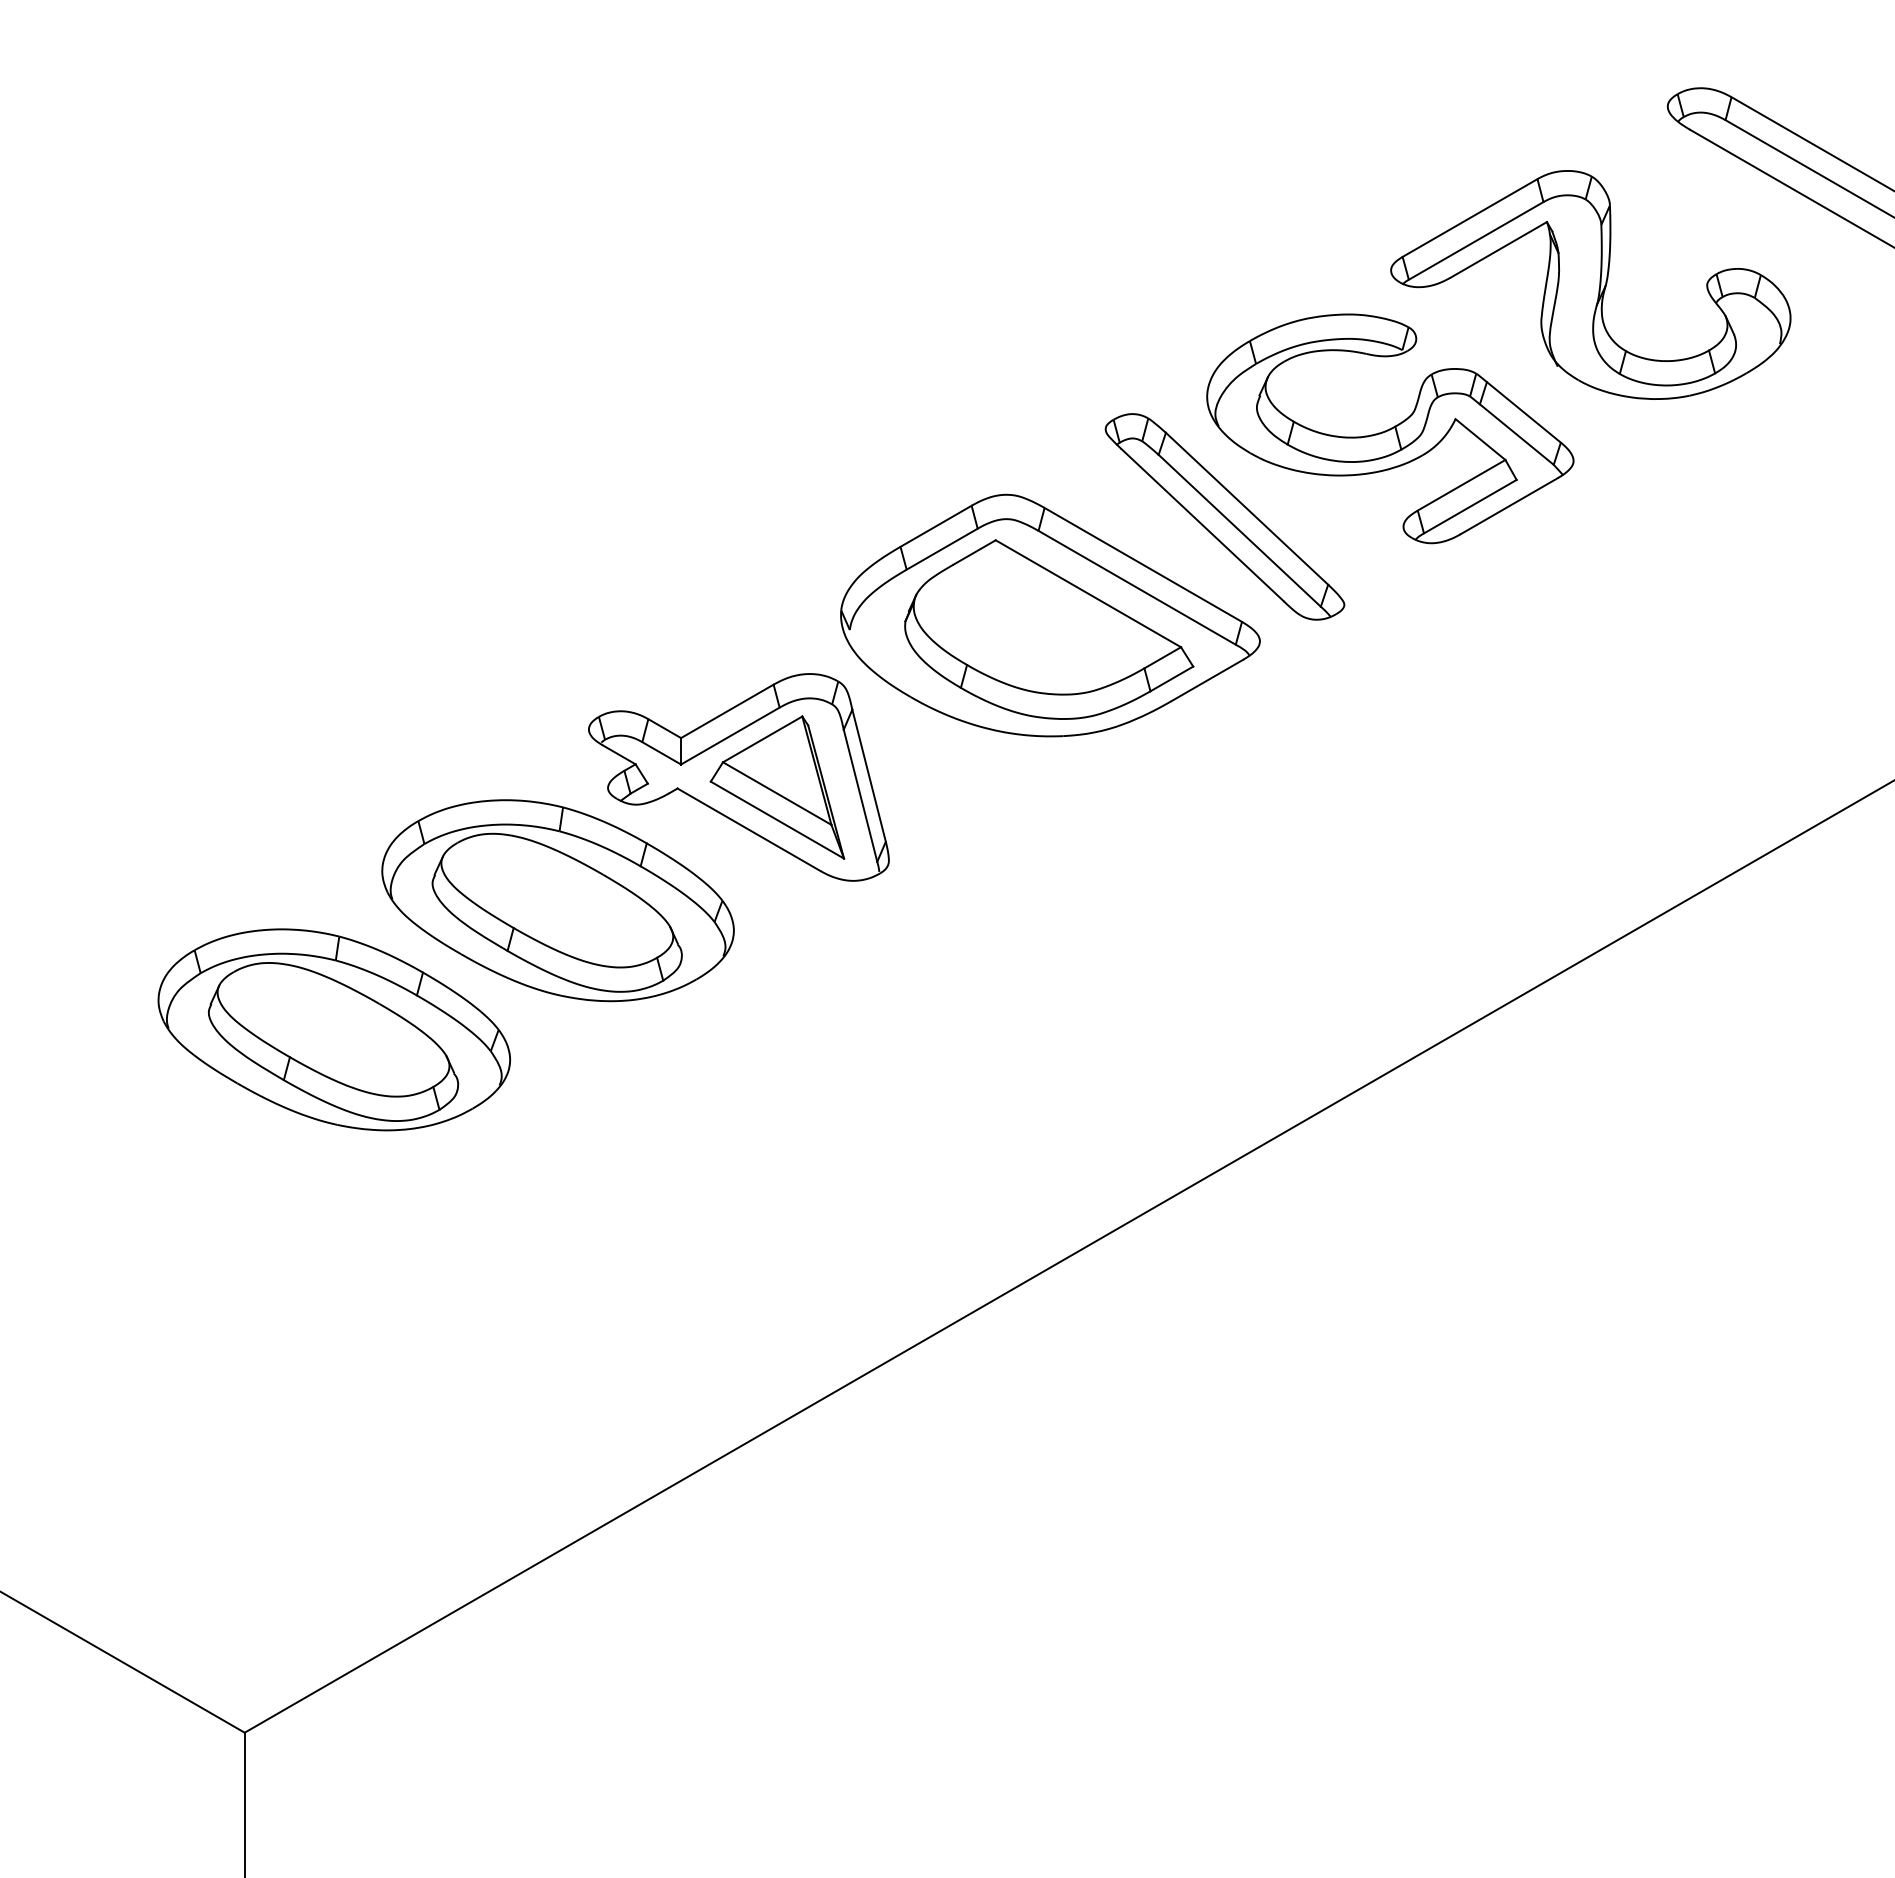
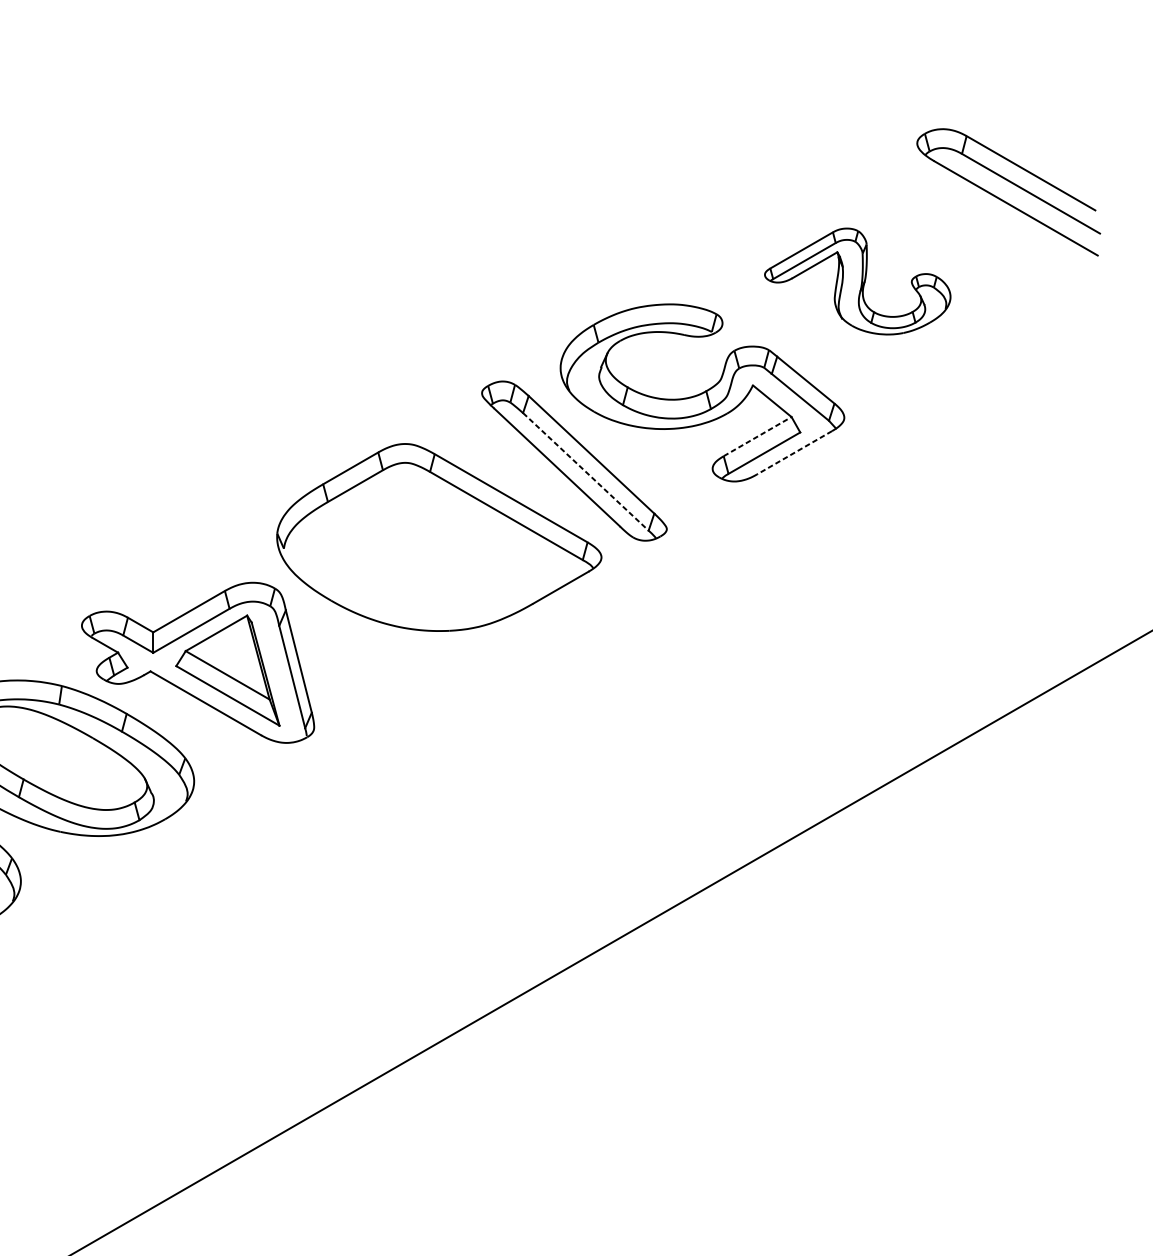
part: (1590, 284) -> (857, 281), size x0.6
line: (1461, 485) -> (757, 436), solid -> dashed
line: (1509, 506) -> (794, 453), solid -> dashed
line: (1240, 531) -> (586, 472), solid -> dashed
part: (1049, 629) -> (438, 548), removed

